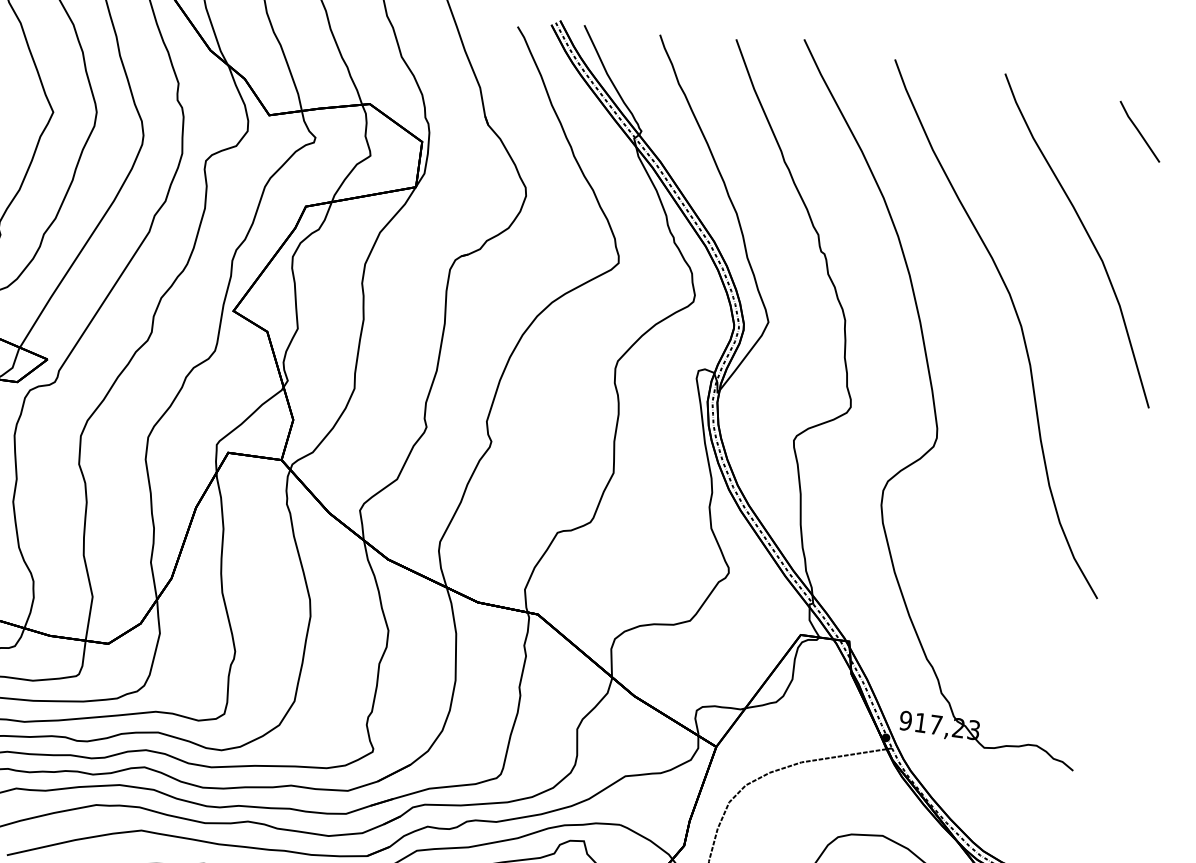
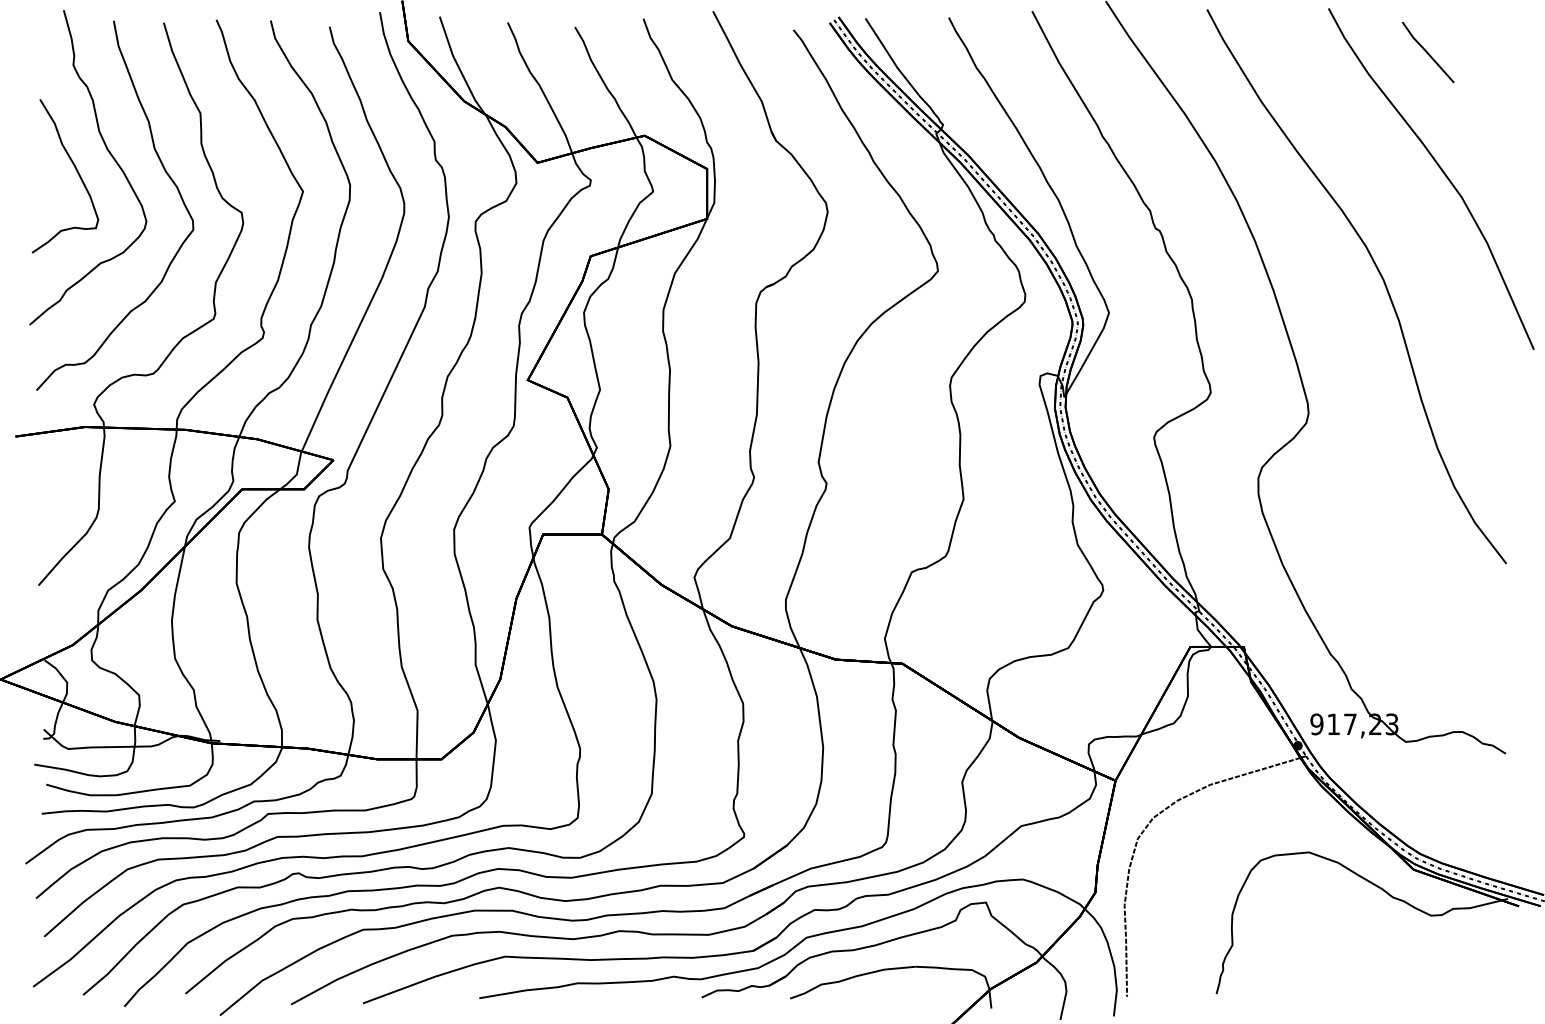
line: (1139, 131) -> (1427, 52), moved

